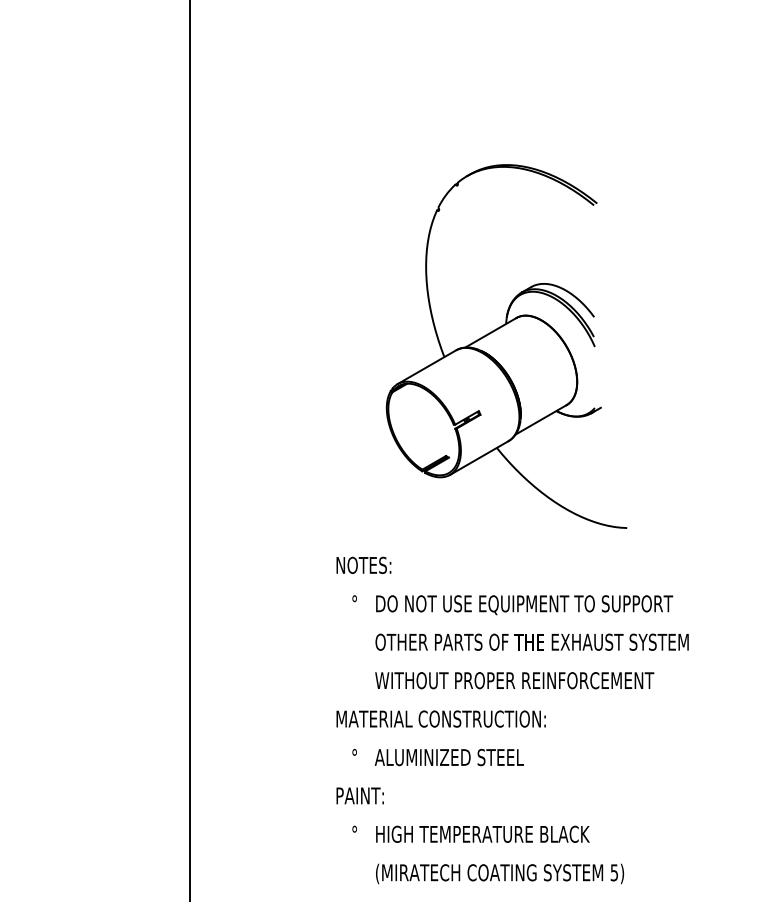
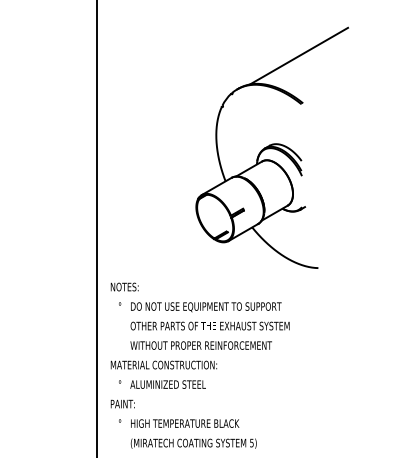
line: (589, 109) -> (299, 55), added
text: (511, 719) -> (199, 365), moved

